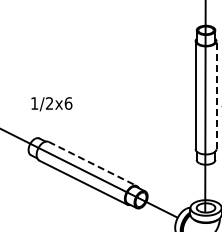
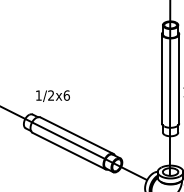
line: (216, 94) -> (179, 78), dashed -> solid
text: (51, 104) -> (52, 96), moved
line: (93, 164) -> (77, 136), dashed -> solid

